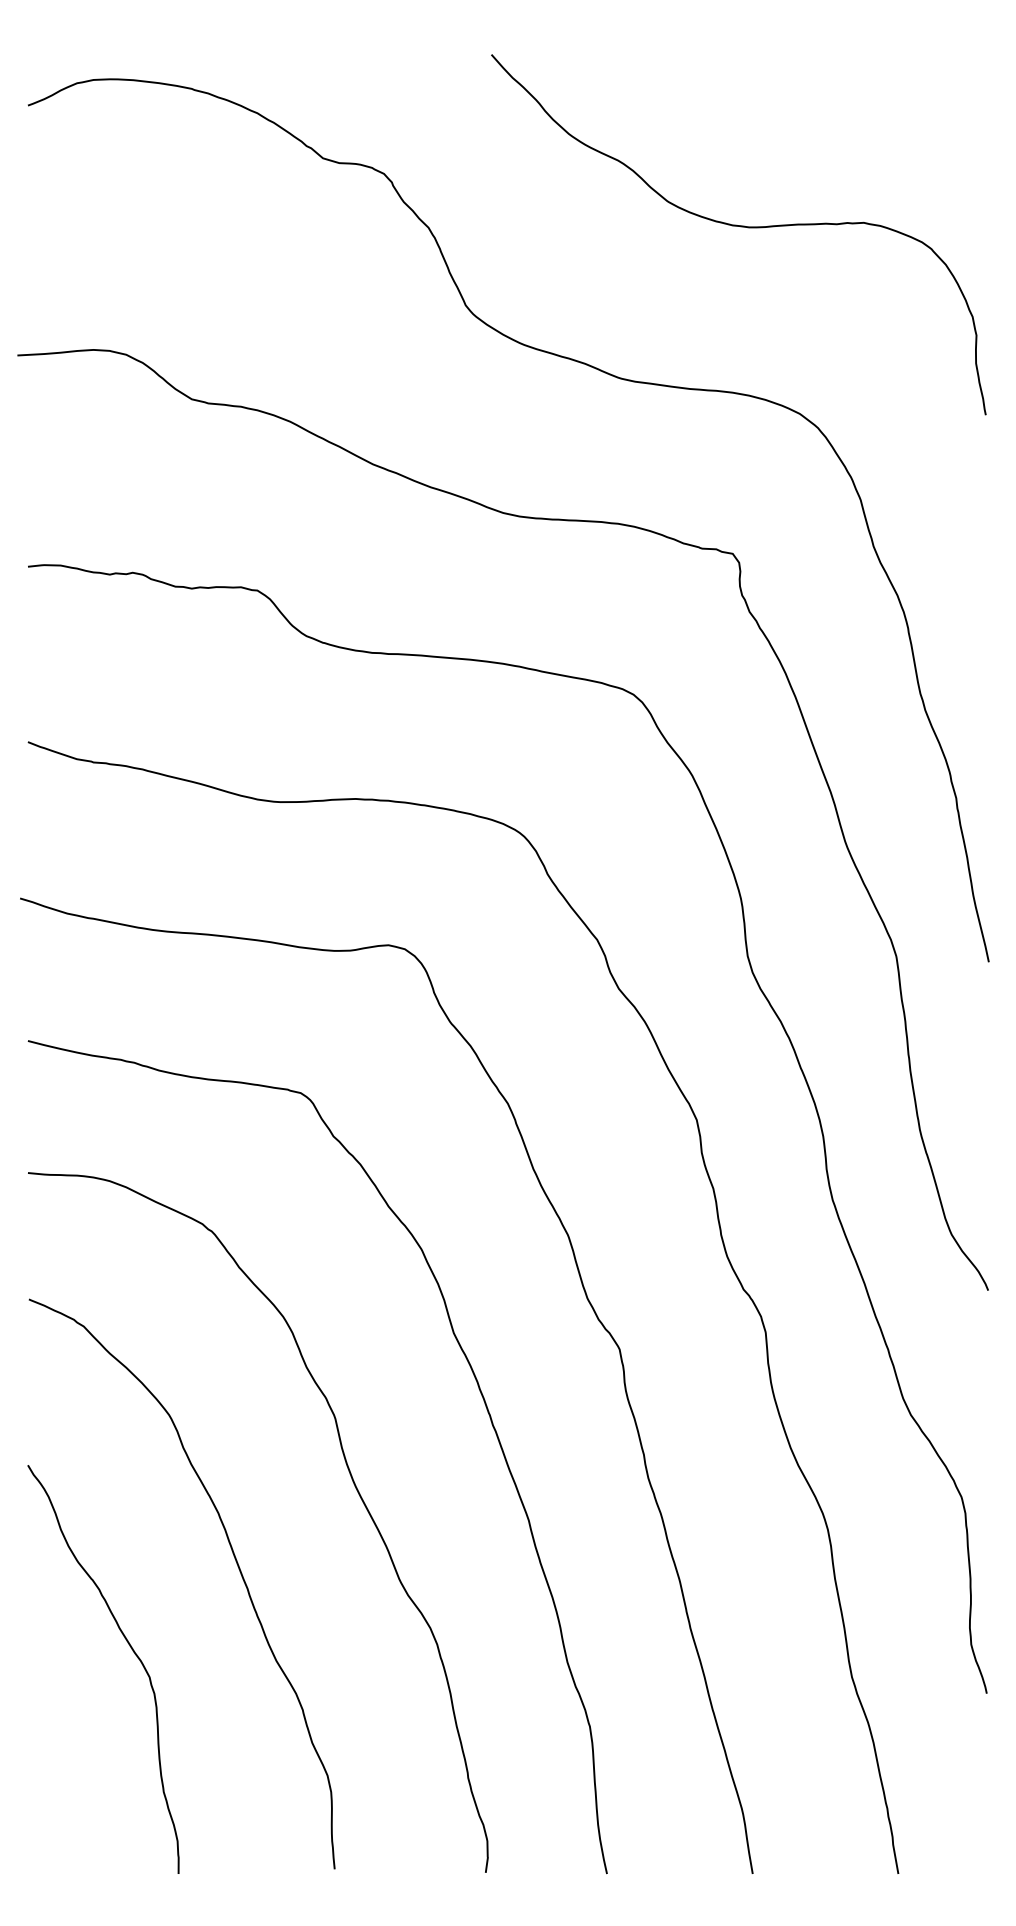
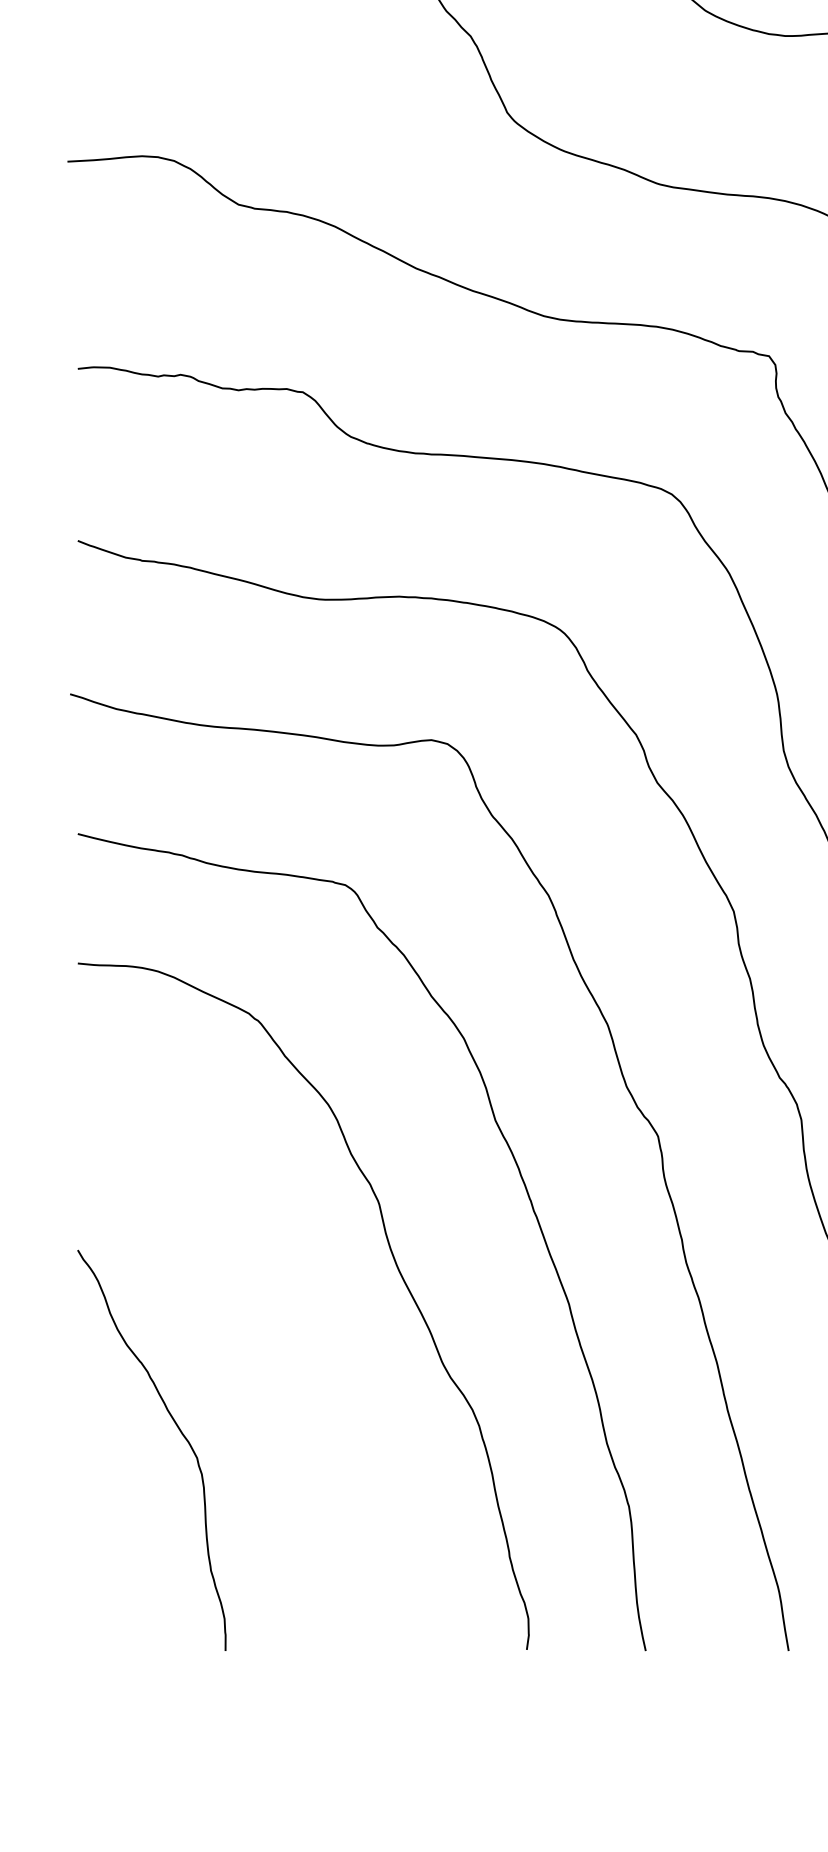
curve: (236, 1564) -> (282, 1347), removed

